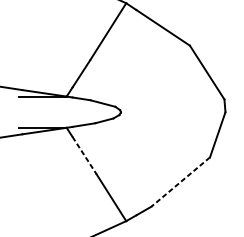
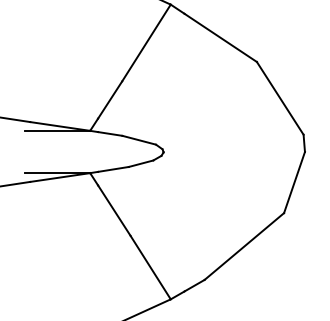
line: (84, 155) -> (114, 210), dashed -> solid
line: (180, 182) -> (244, 246), dashed -> solid

